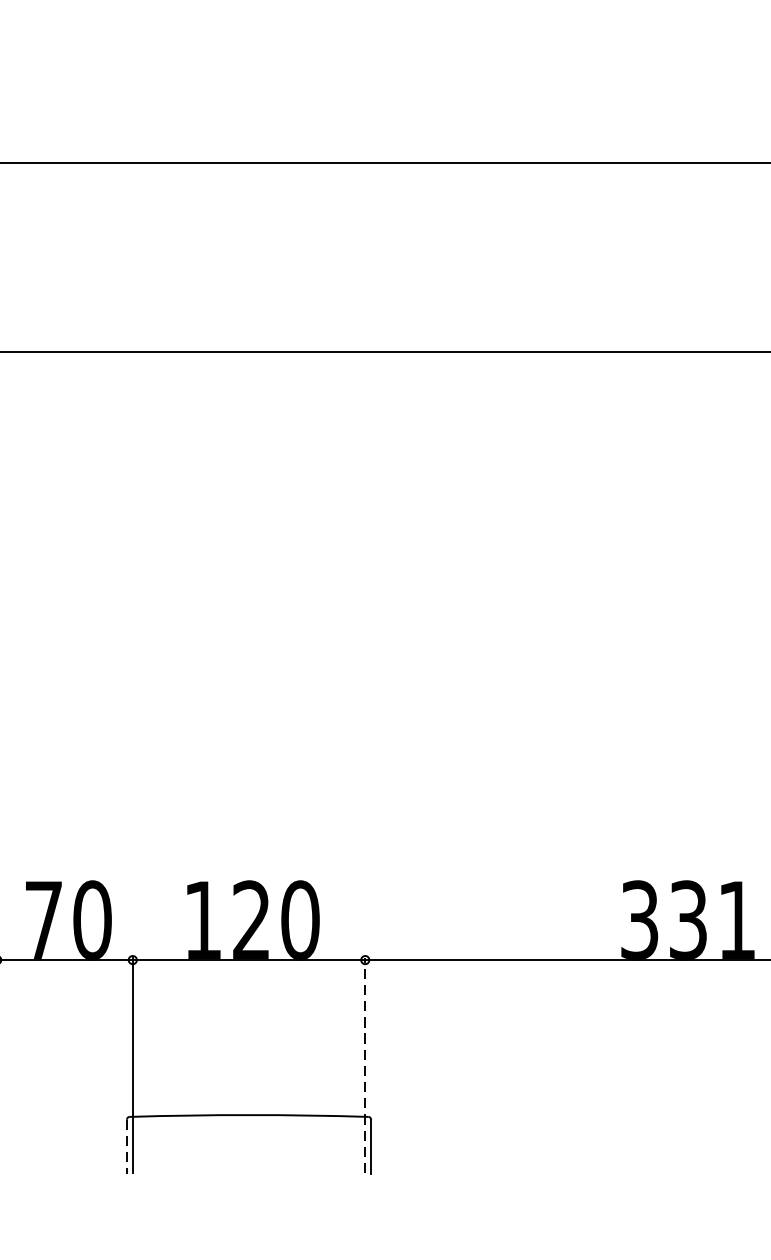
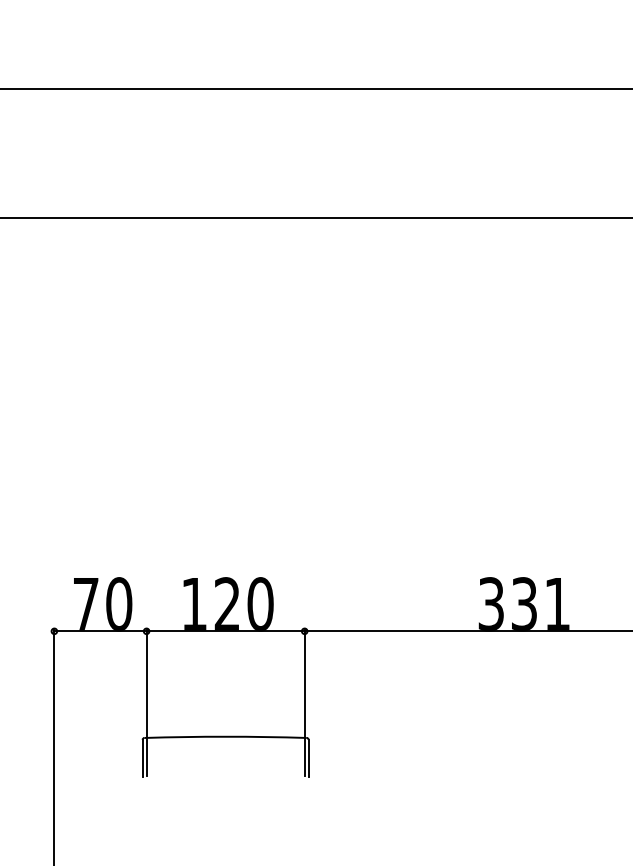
line: (364, 1064) -> (304, 702), dashed -> solid
line: (126, 1147) -> (142, 758), dashed -> solid

